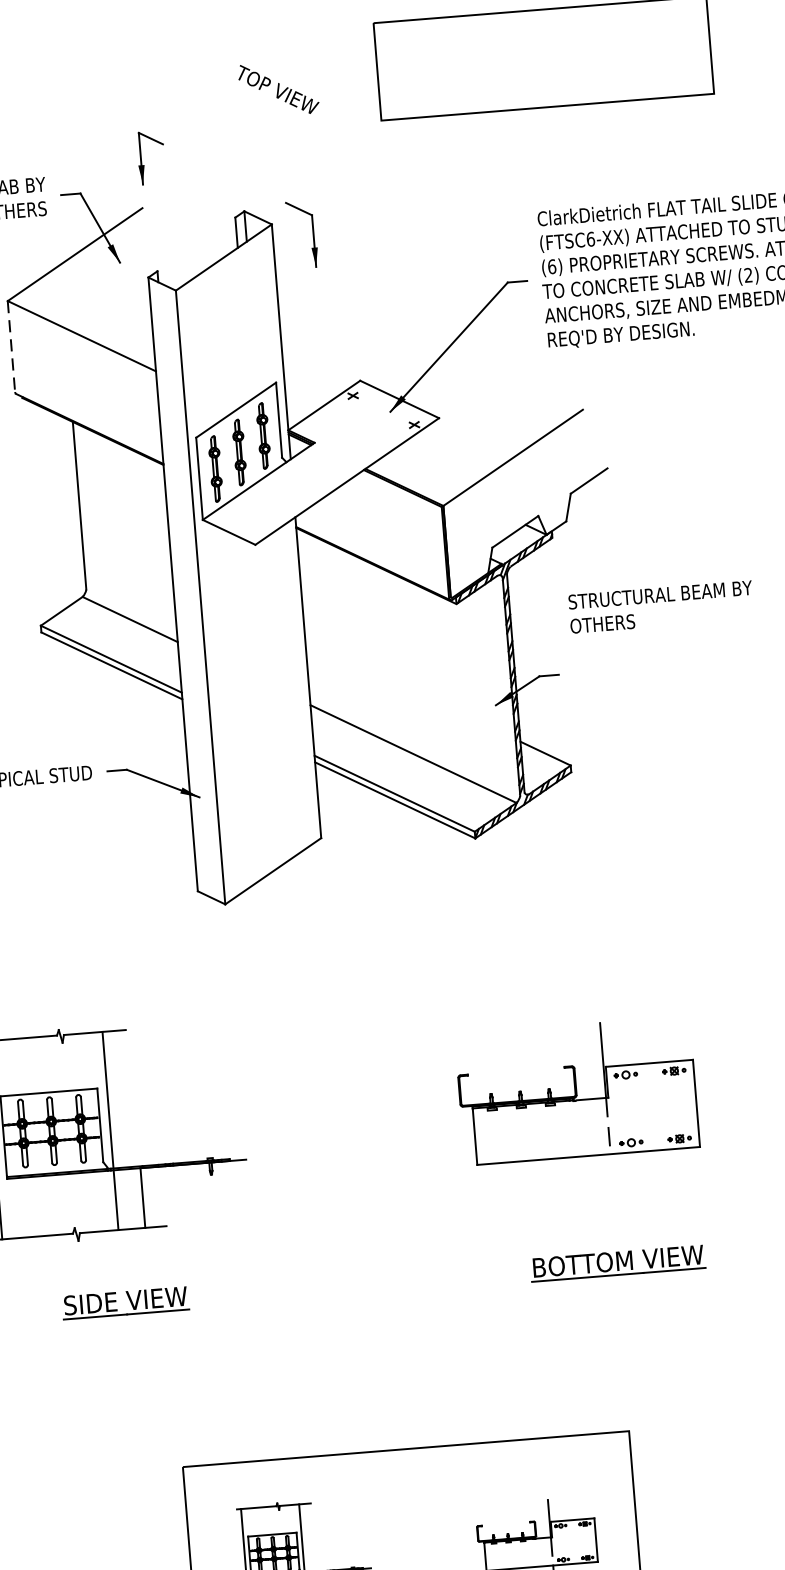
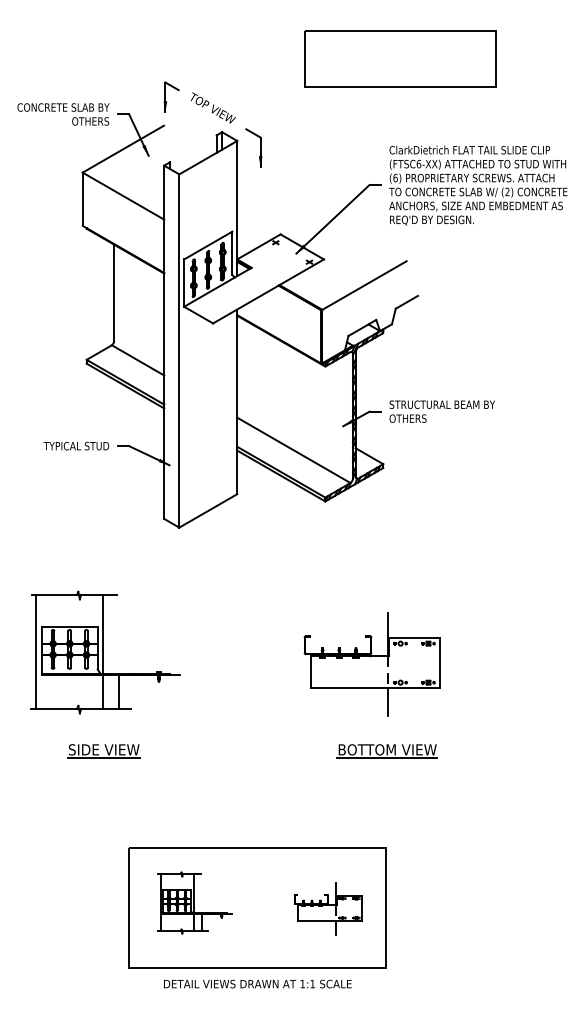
text: (278, 88) -> (213, 107), moved
line: (11, 347) -> (82, 199), dashed -> solid
text: (659, 606) -> (441, 411), moved
line: (613, 1178) -> (388, 702), added

